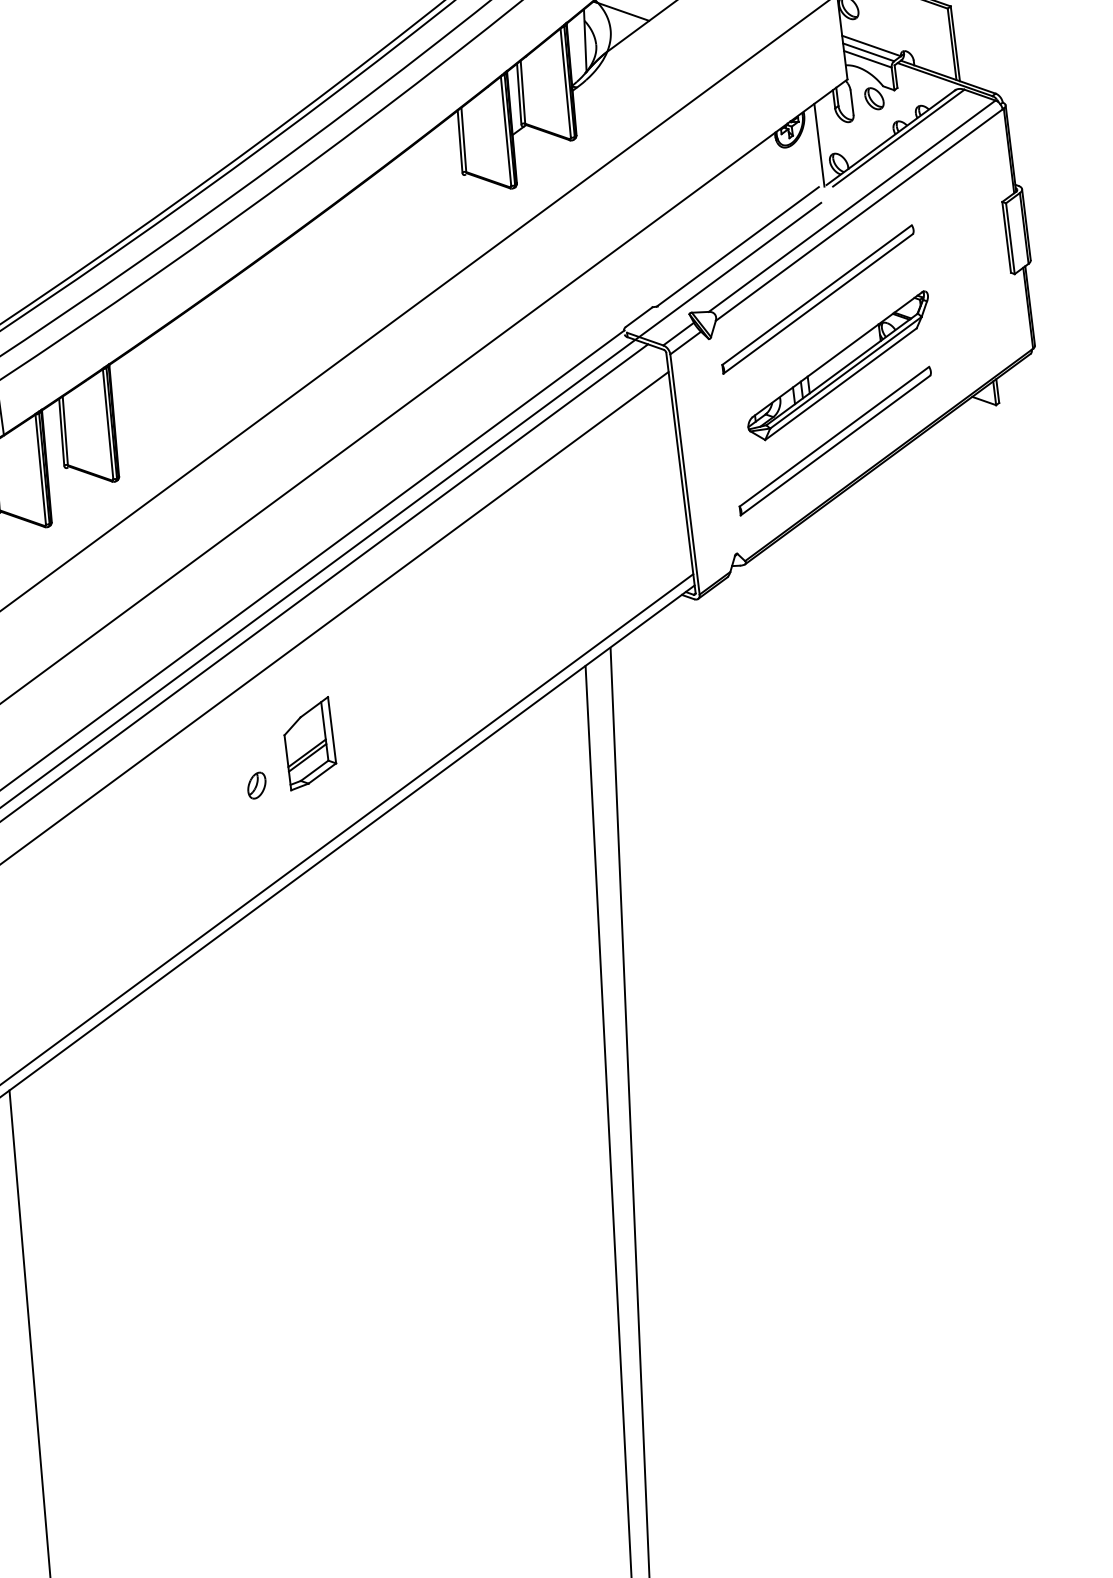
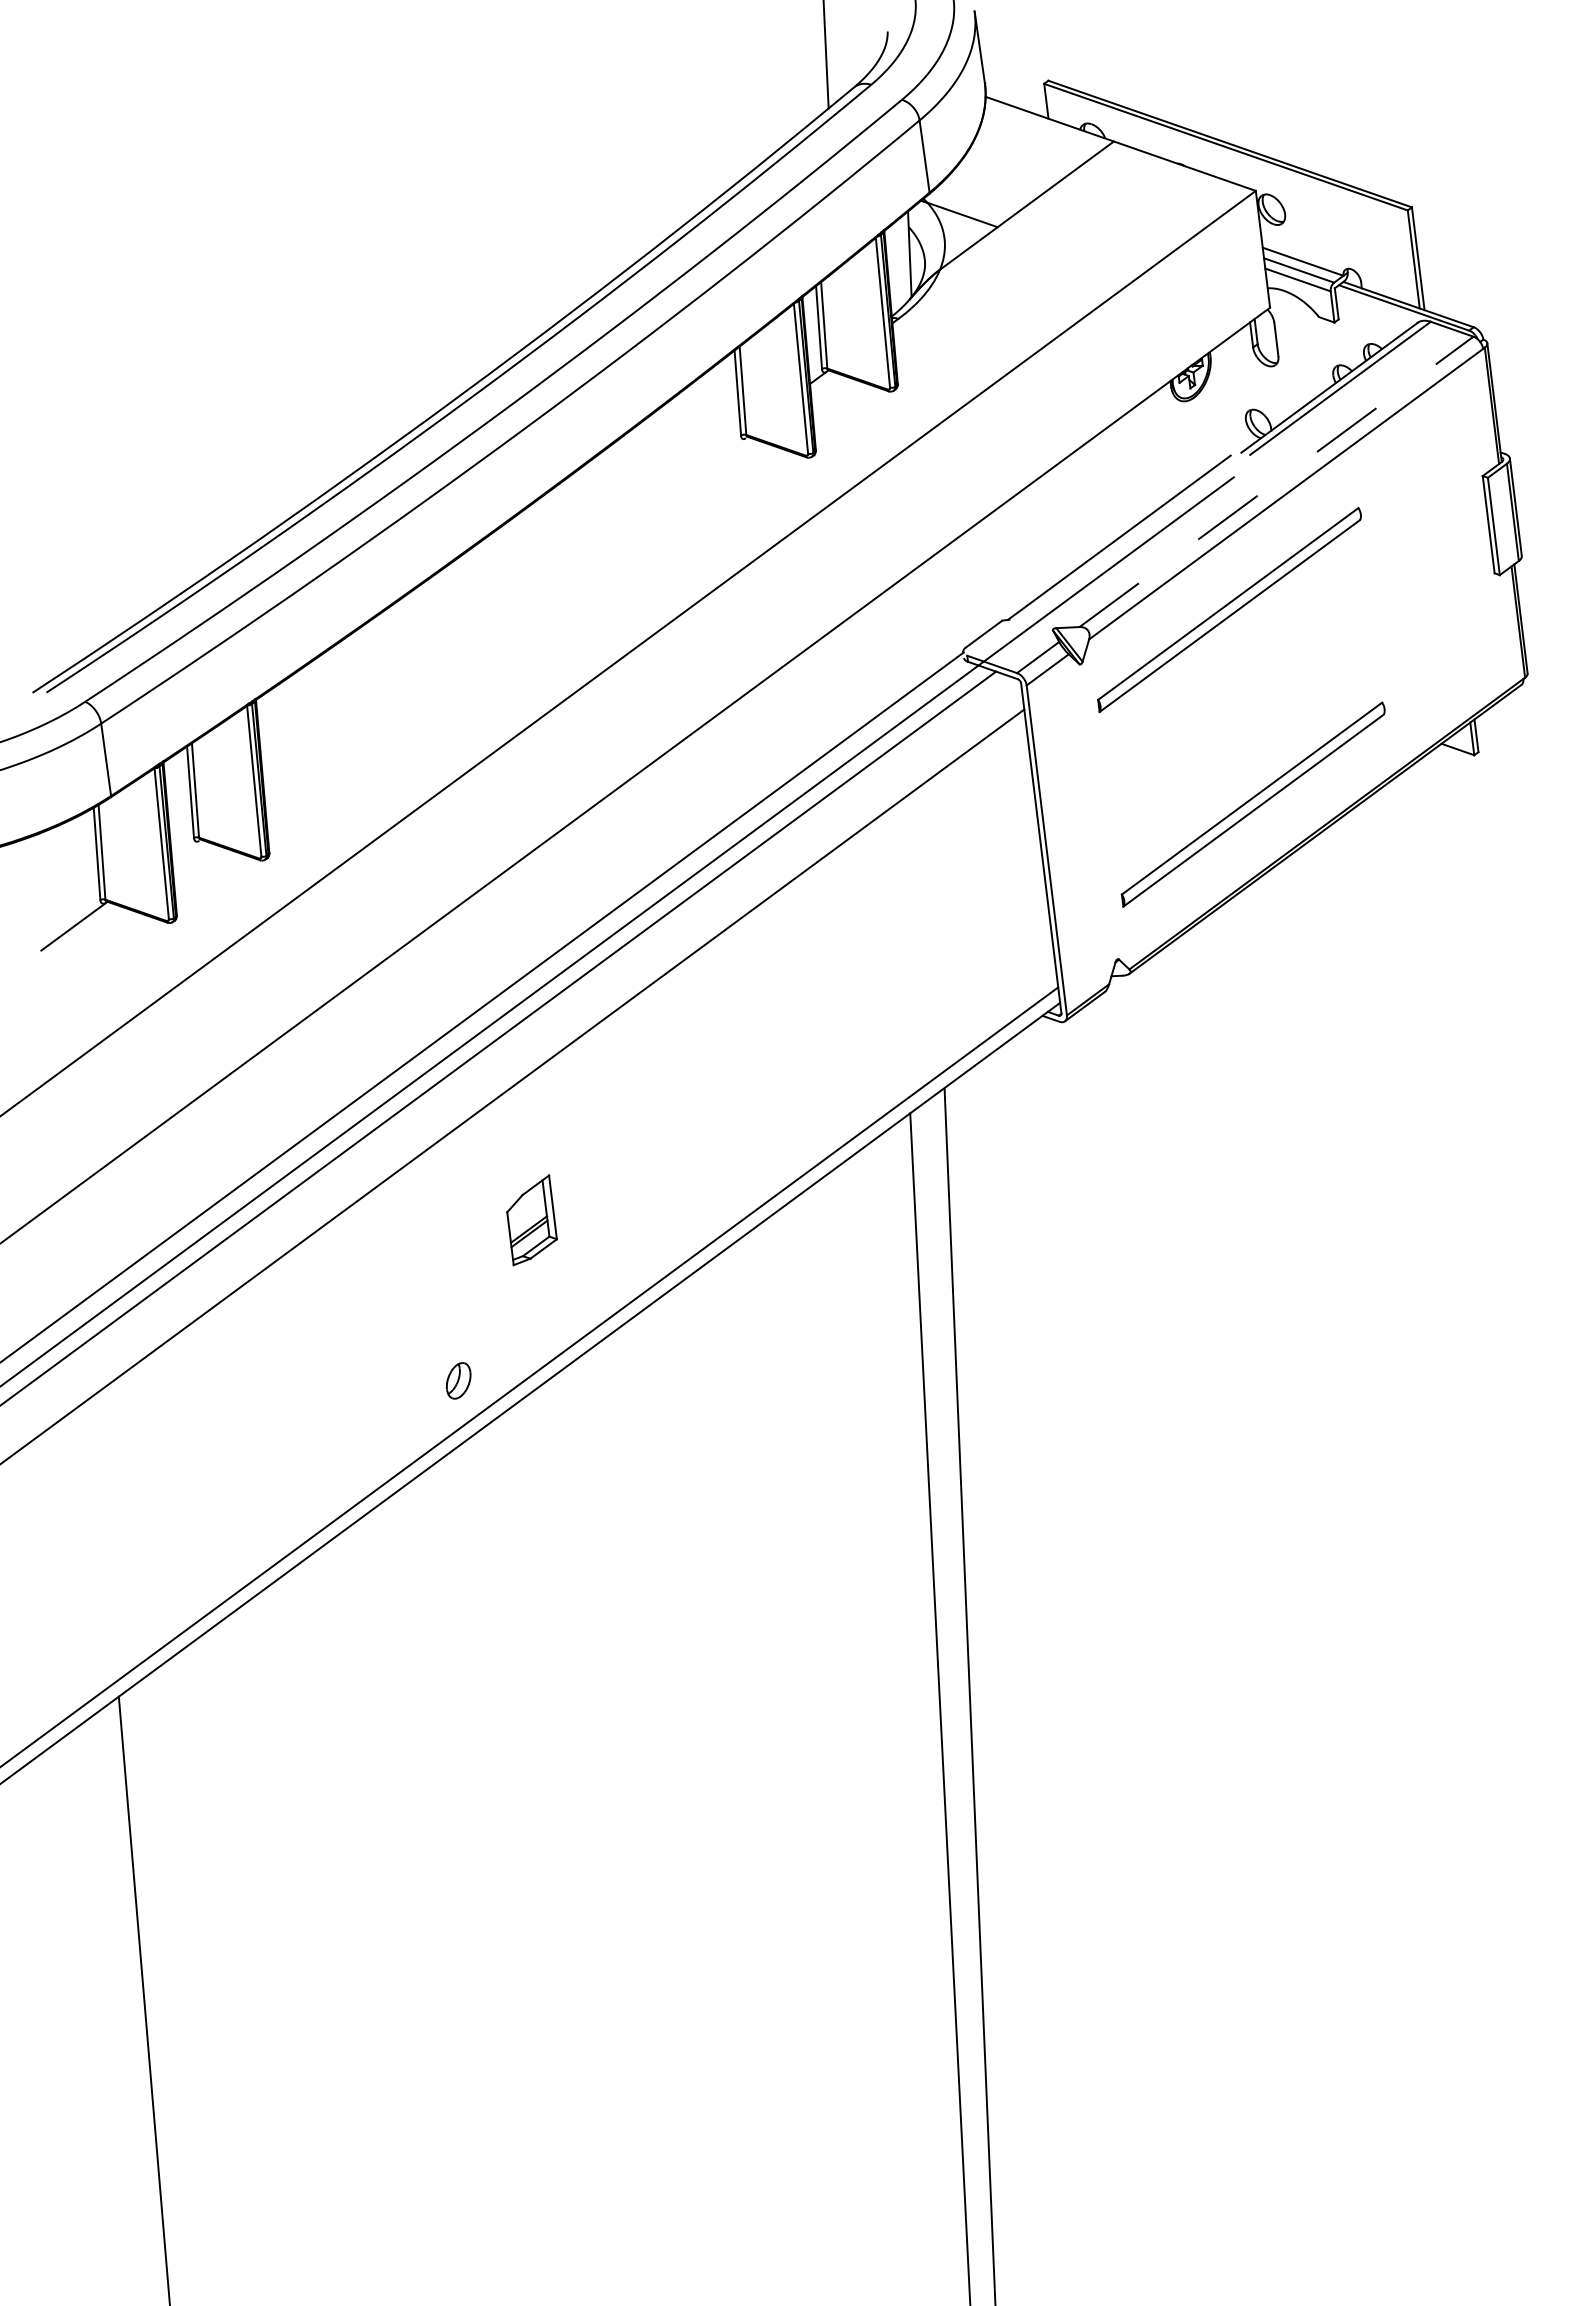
part: (874, 98) -> (1306, 333), removed
line: (819, 144) -> (1231, 397), removed
line: (852, 205) -> (1276, 481), solid -> dashed
part: (837, 366) -> (1256, 701), removed
part: (309, 743) -> (531, 1220), size x0.7
part: (256, 785) -> (458, 1380), moved

